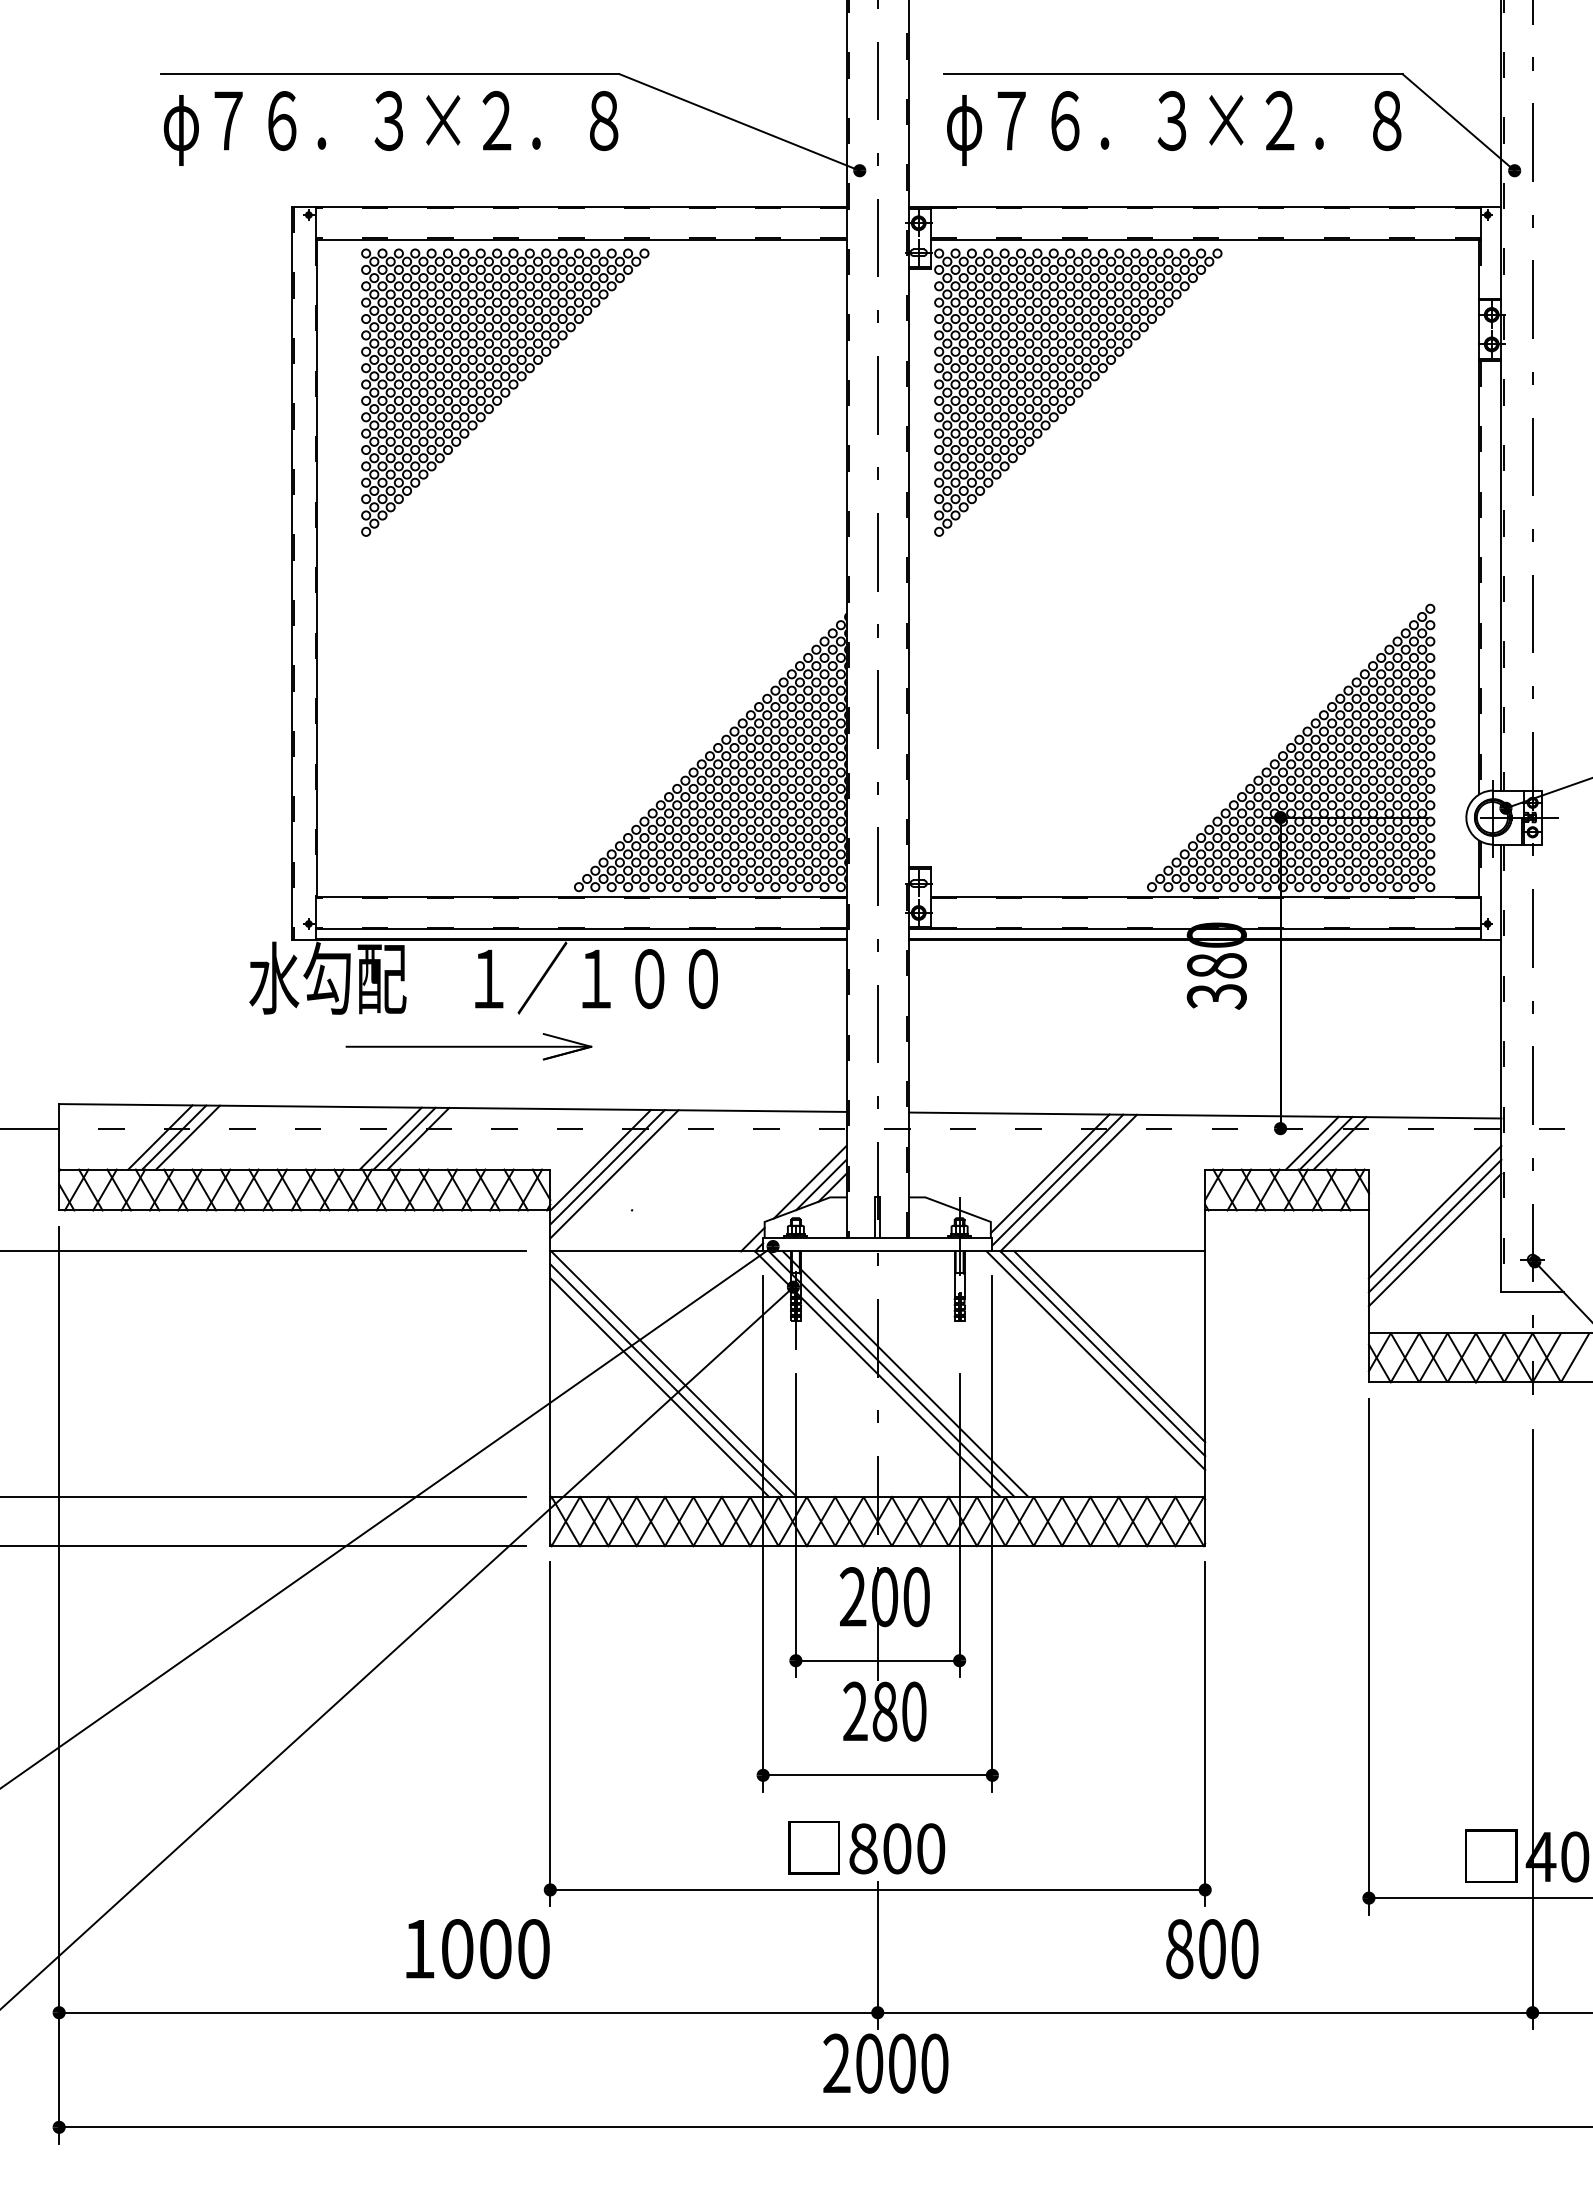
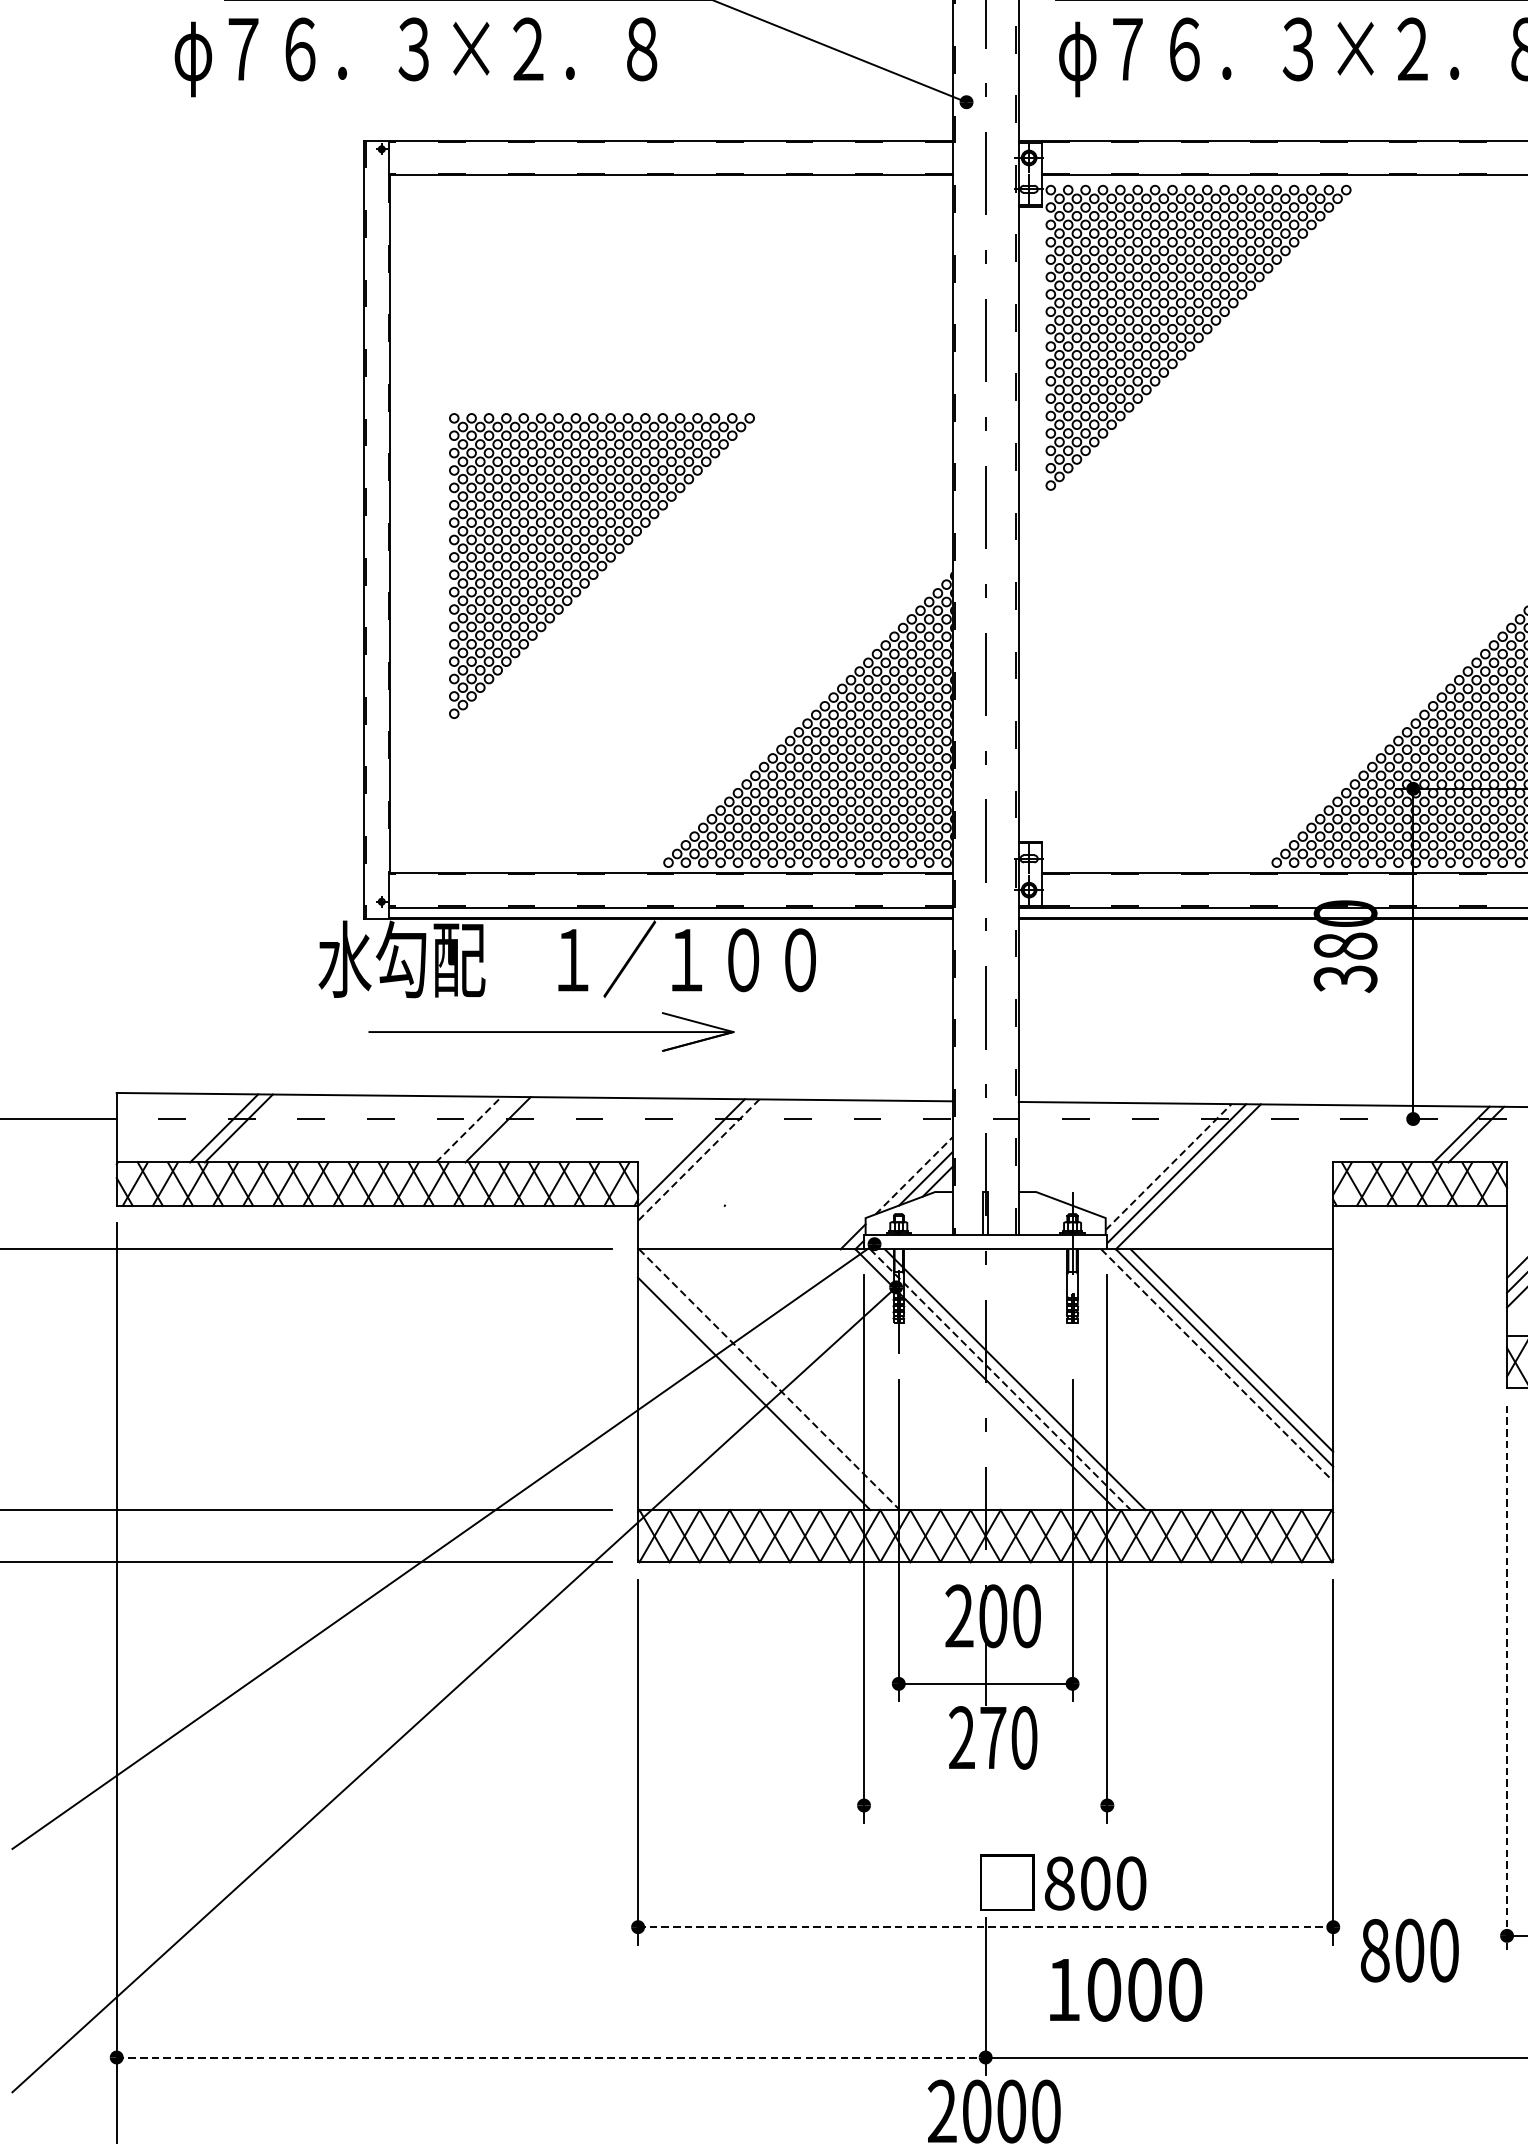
text: (390, 128) -> (415, 57), moved
part: (505, 392) -> (602, 565), moved
part: (468, 1046) -> (551, 1031), size x1.4
line: (188, 1137) -> (254, 1128), removed
line: (390, 1138) -> (468, 1129), solid -> dashed
line: (404, 1138) -> (483, 1129), removed
line: (1312, 1142) -> (1447, 1133), removed
line: (607, 1167) -> (698, 1160), solid -> dashed
line: (1050, 1173) -> (1169, 1166), solid -> dashed
line: (614, 1174) -> (706, 1167), removed
line: (810, 1181) -> (914, 1175), solid -> dashed
line: (1095, 1360) -> (1216, 1365), solid -> dashed
line: (674, 1374) -> (769, 1380), solid -> dashed
line: (891, 1374) -> (1000, 1380), solid -> dashed
line: (666, 1380) -> (761, 1386), removed
line: (1368, 1656) -> (1506, 1679), solid -> dashed
text: (884, 1711) -> (992, 1737), 280 -> 270
line: (877, 1775) -> (985, 1805), removed
text: (866, 1847) -> (1062, 1882), moved
line: (878, 1889) -> (986, 1926), solid -> dashed
text: (477, 1949) -> (1125, 1990), moved
text: (1212, 1949) -> (1409, 1951), moved
line: (468, 2012) -> (551, 2057), solid -> dashed

